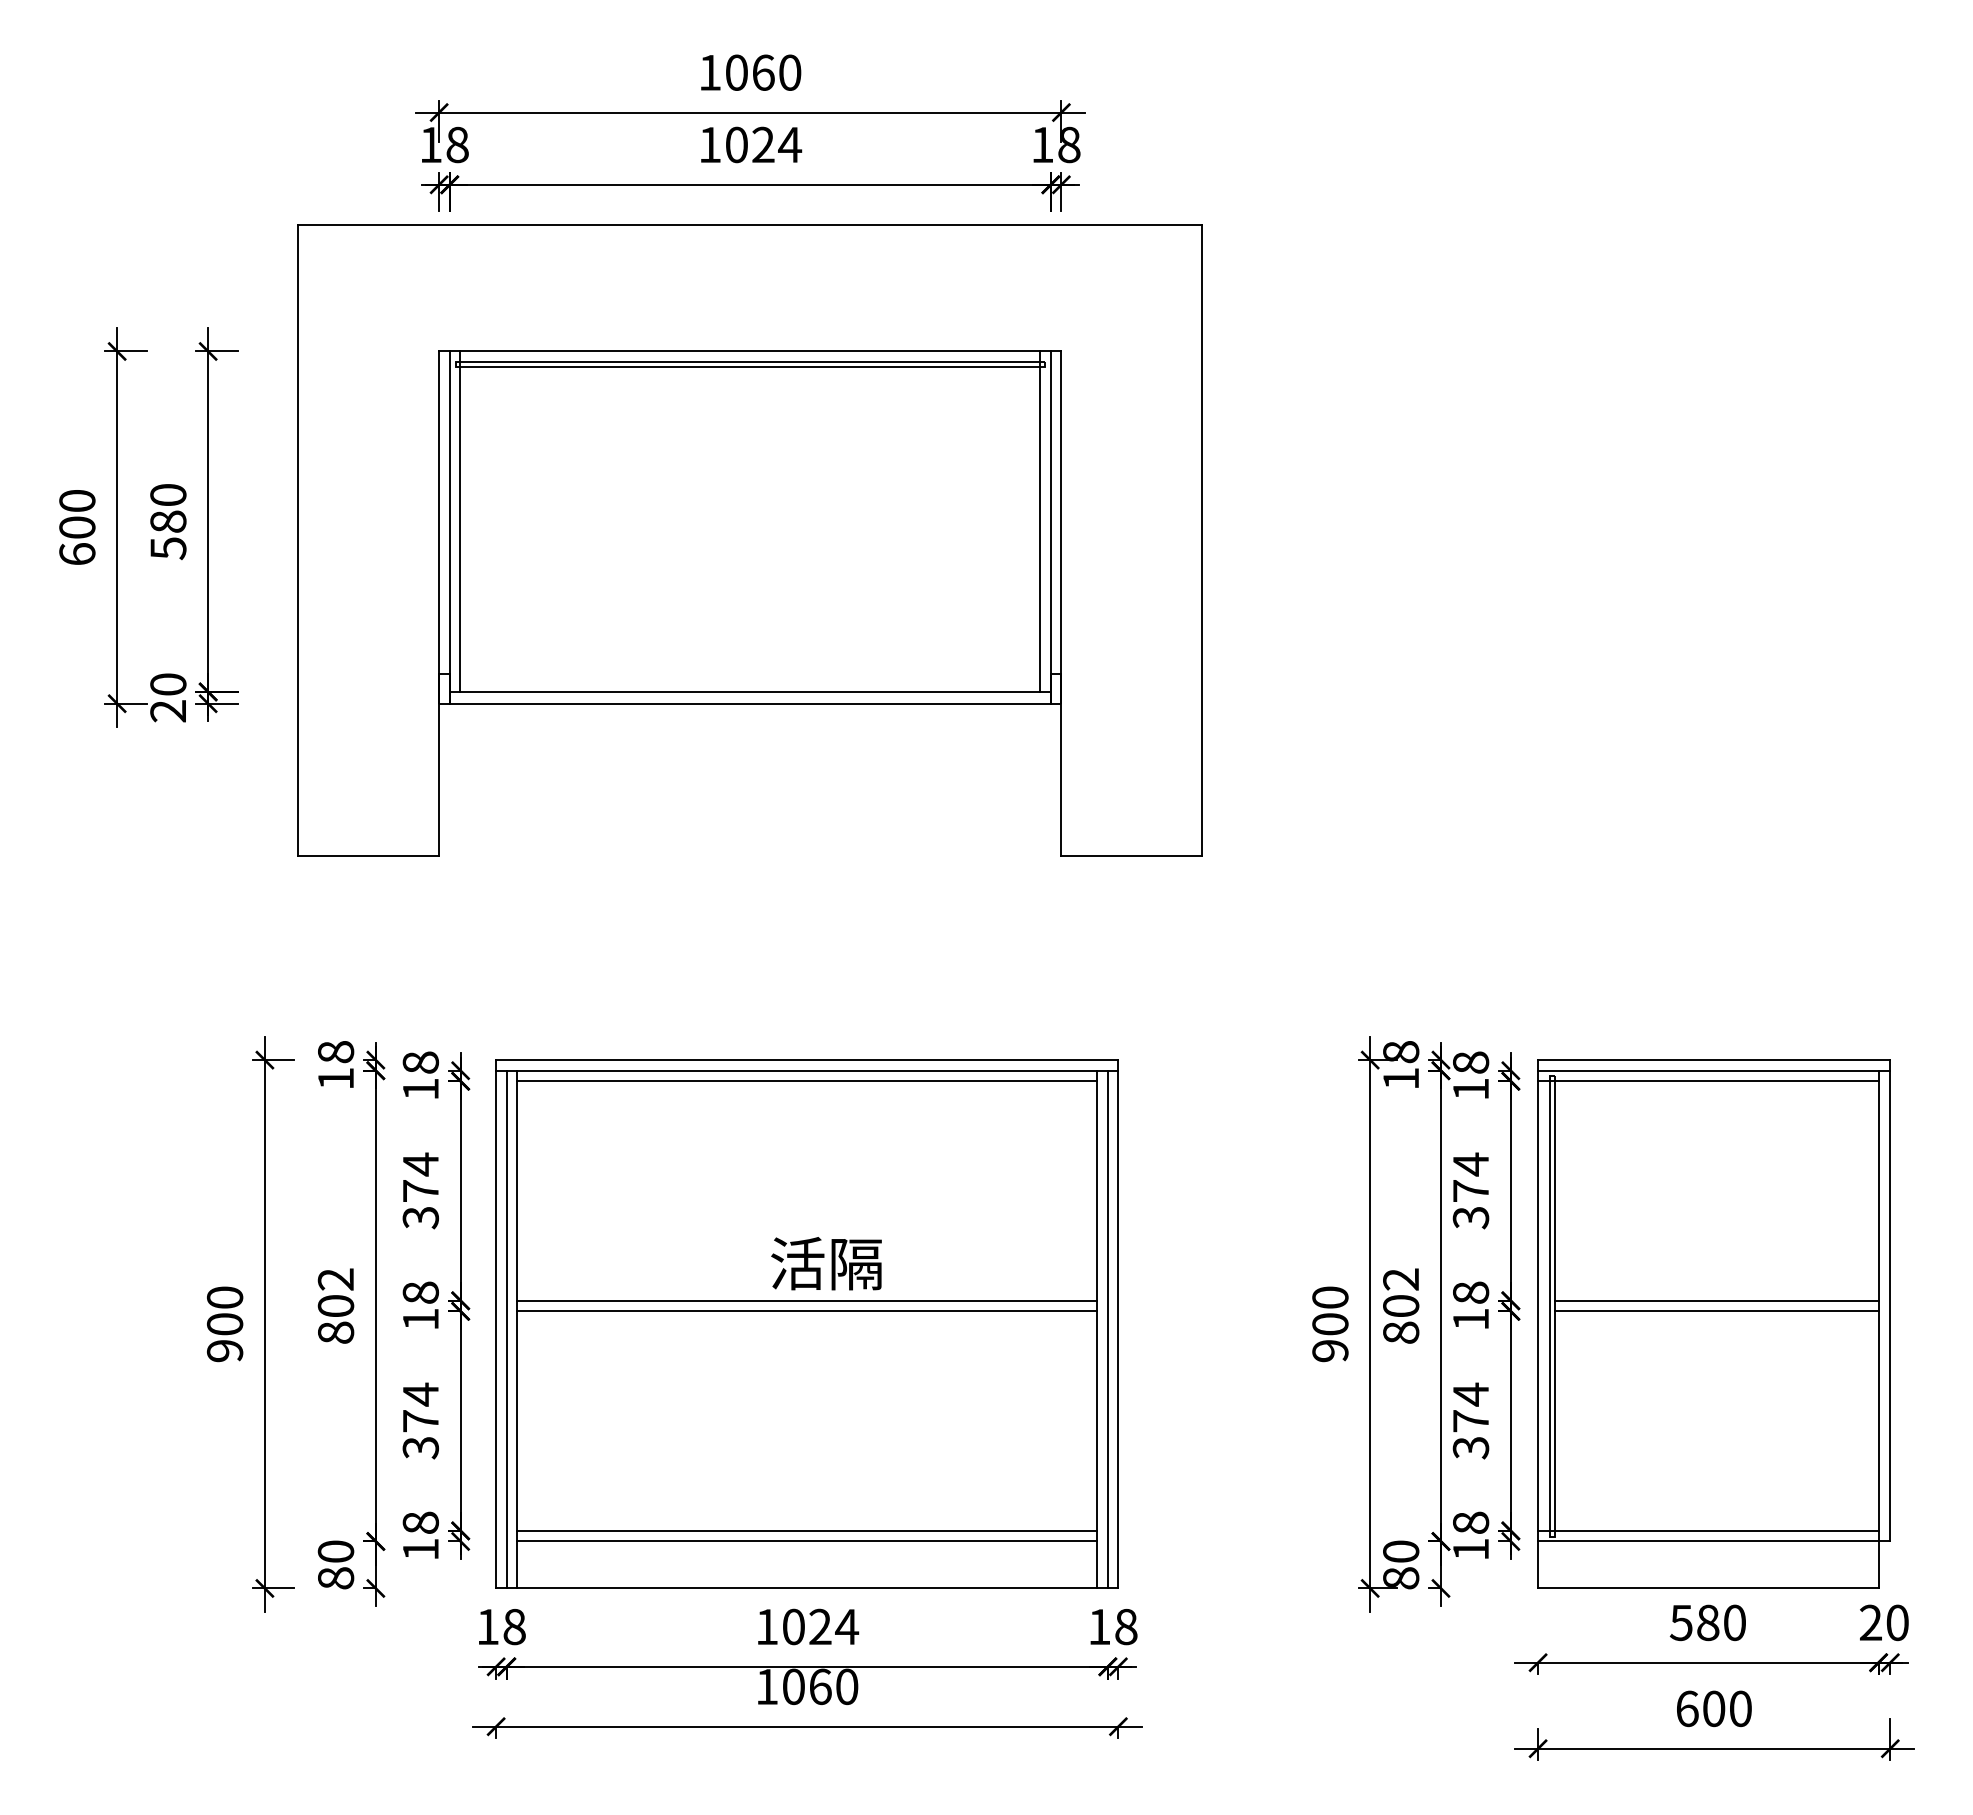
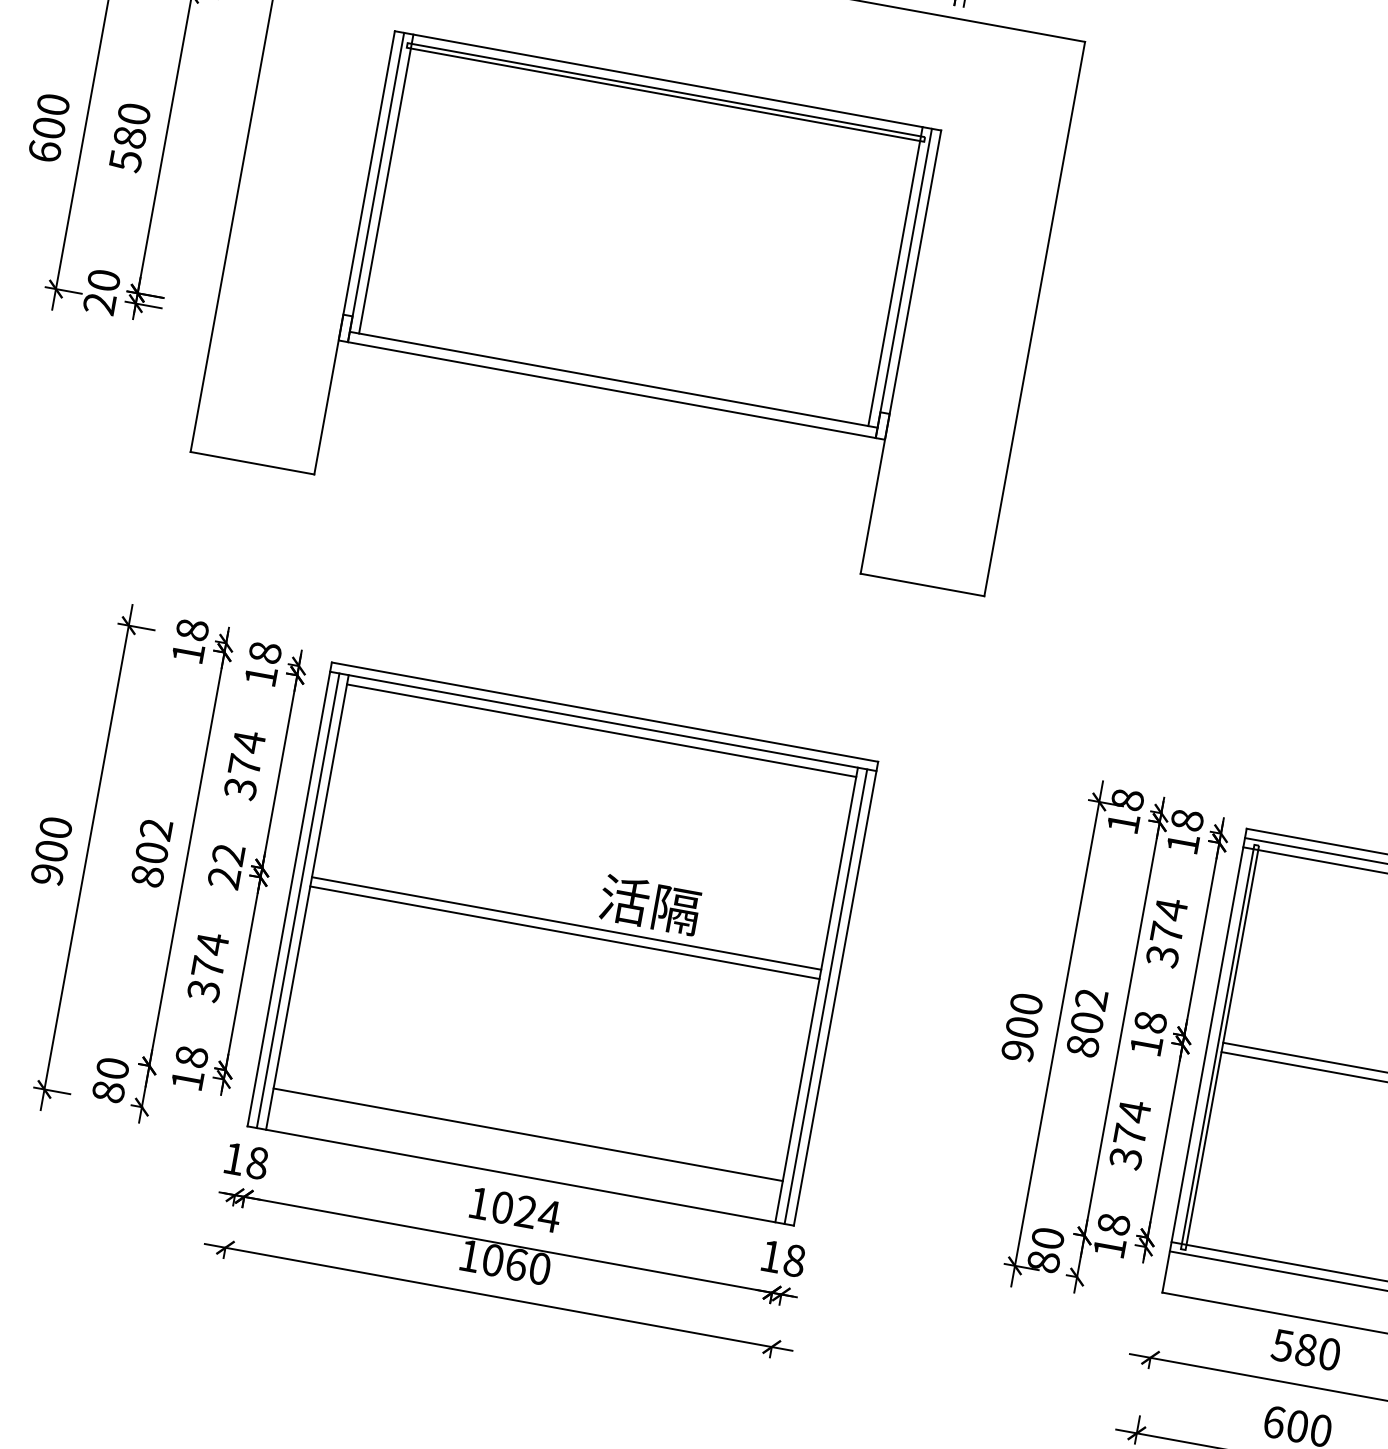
text: (826, 1263) -> (650, 904), moved
text: (420, 1305) -> (226, 865), 18 -> 22
line: (807, 1530) -> (530, 1125), removed

